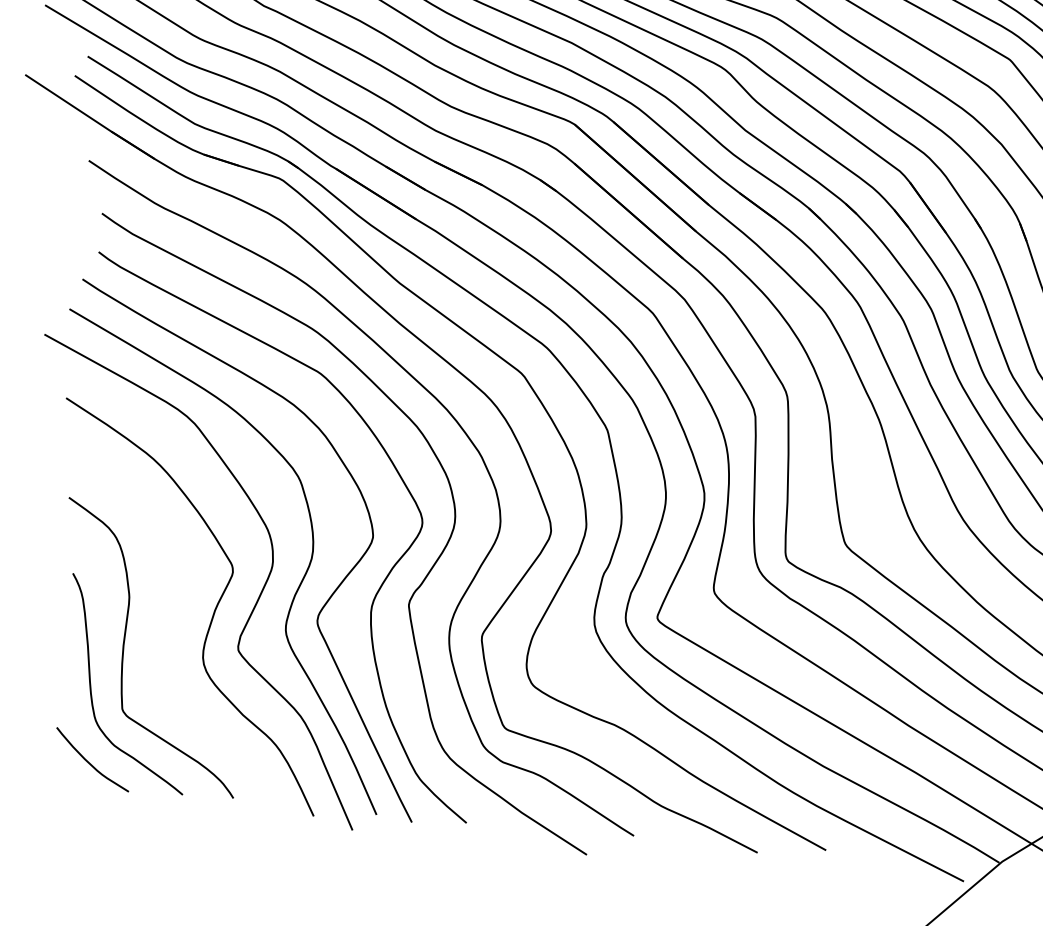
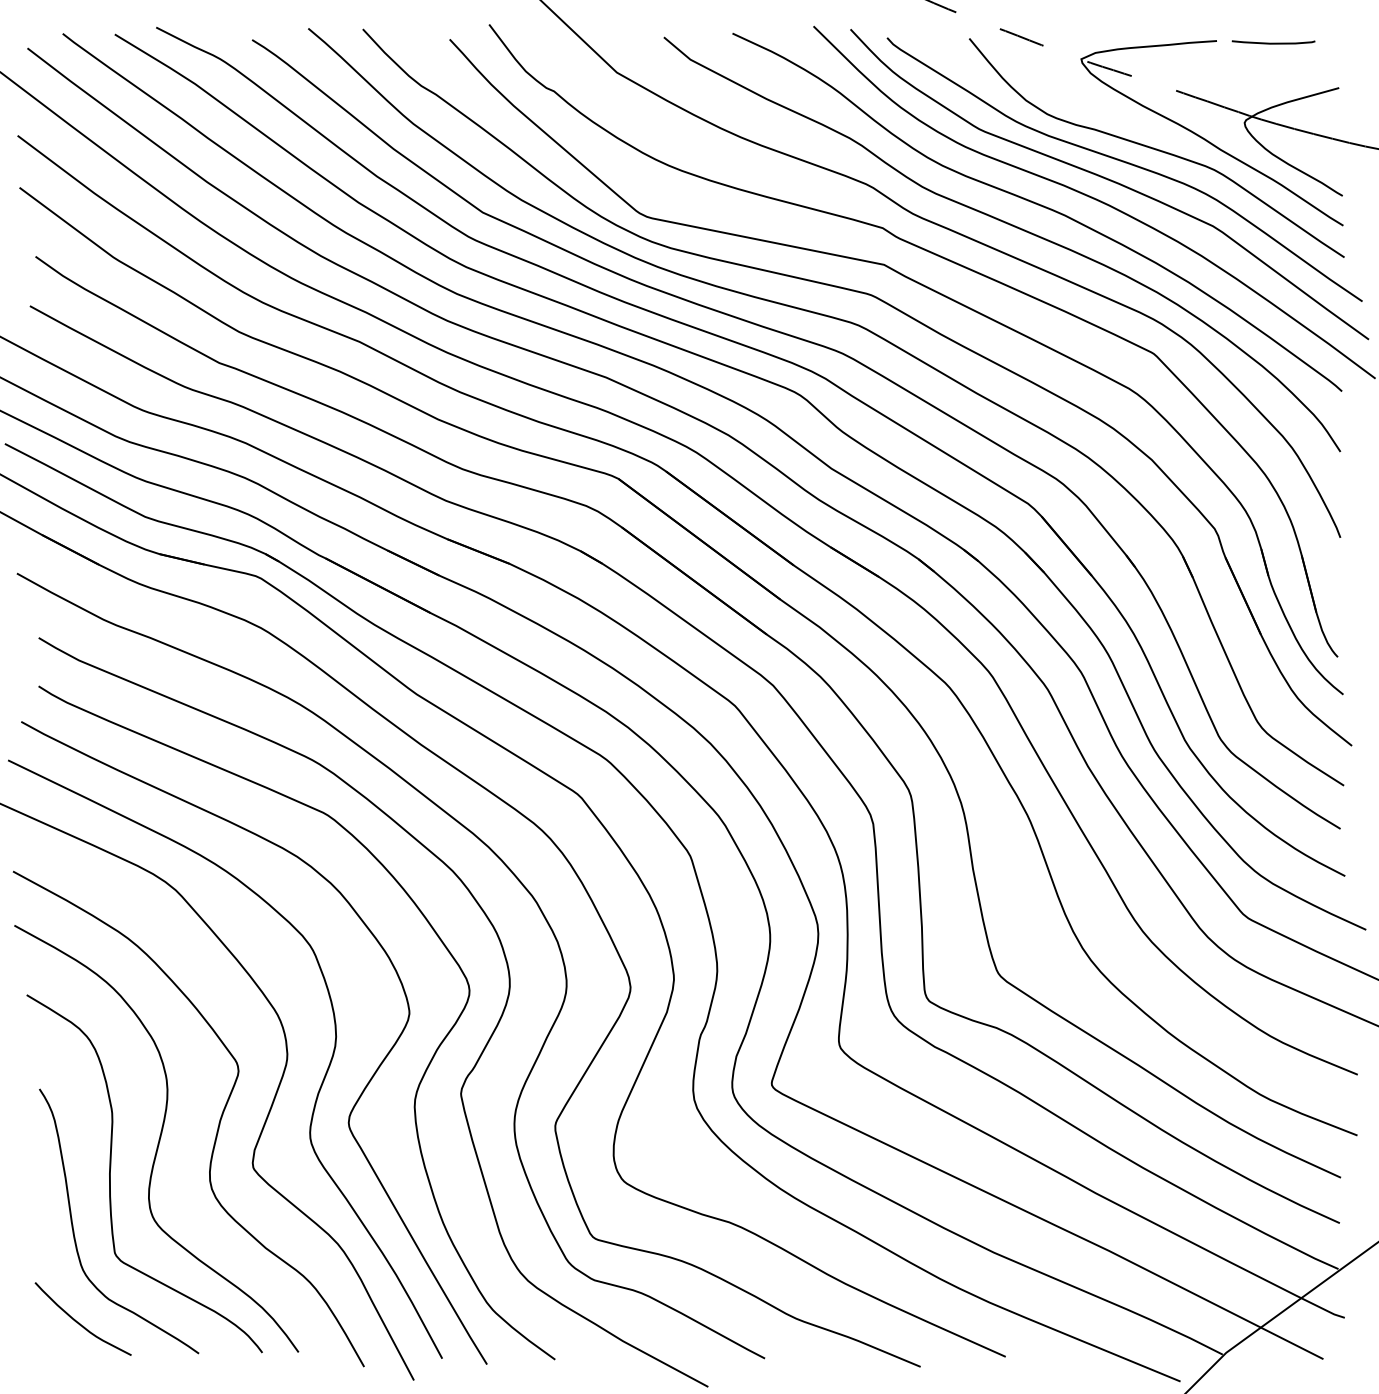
curve: (164, 621) -> (158, 1139), added

